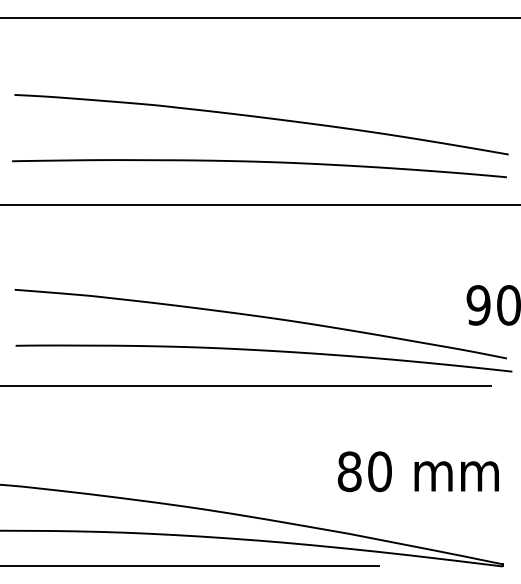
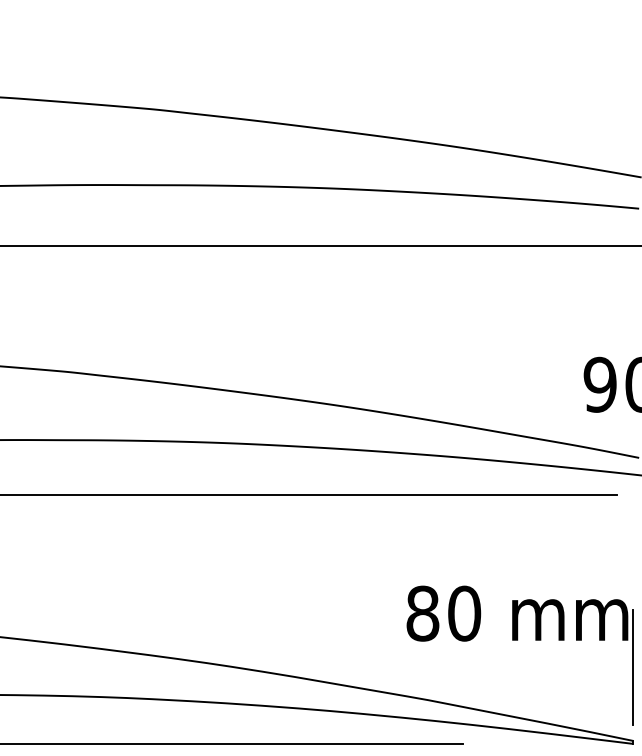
line: (502, 510) -> (633, 666), added

